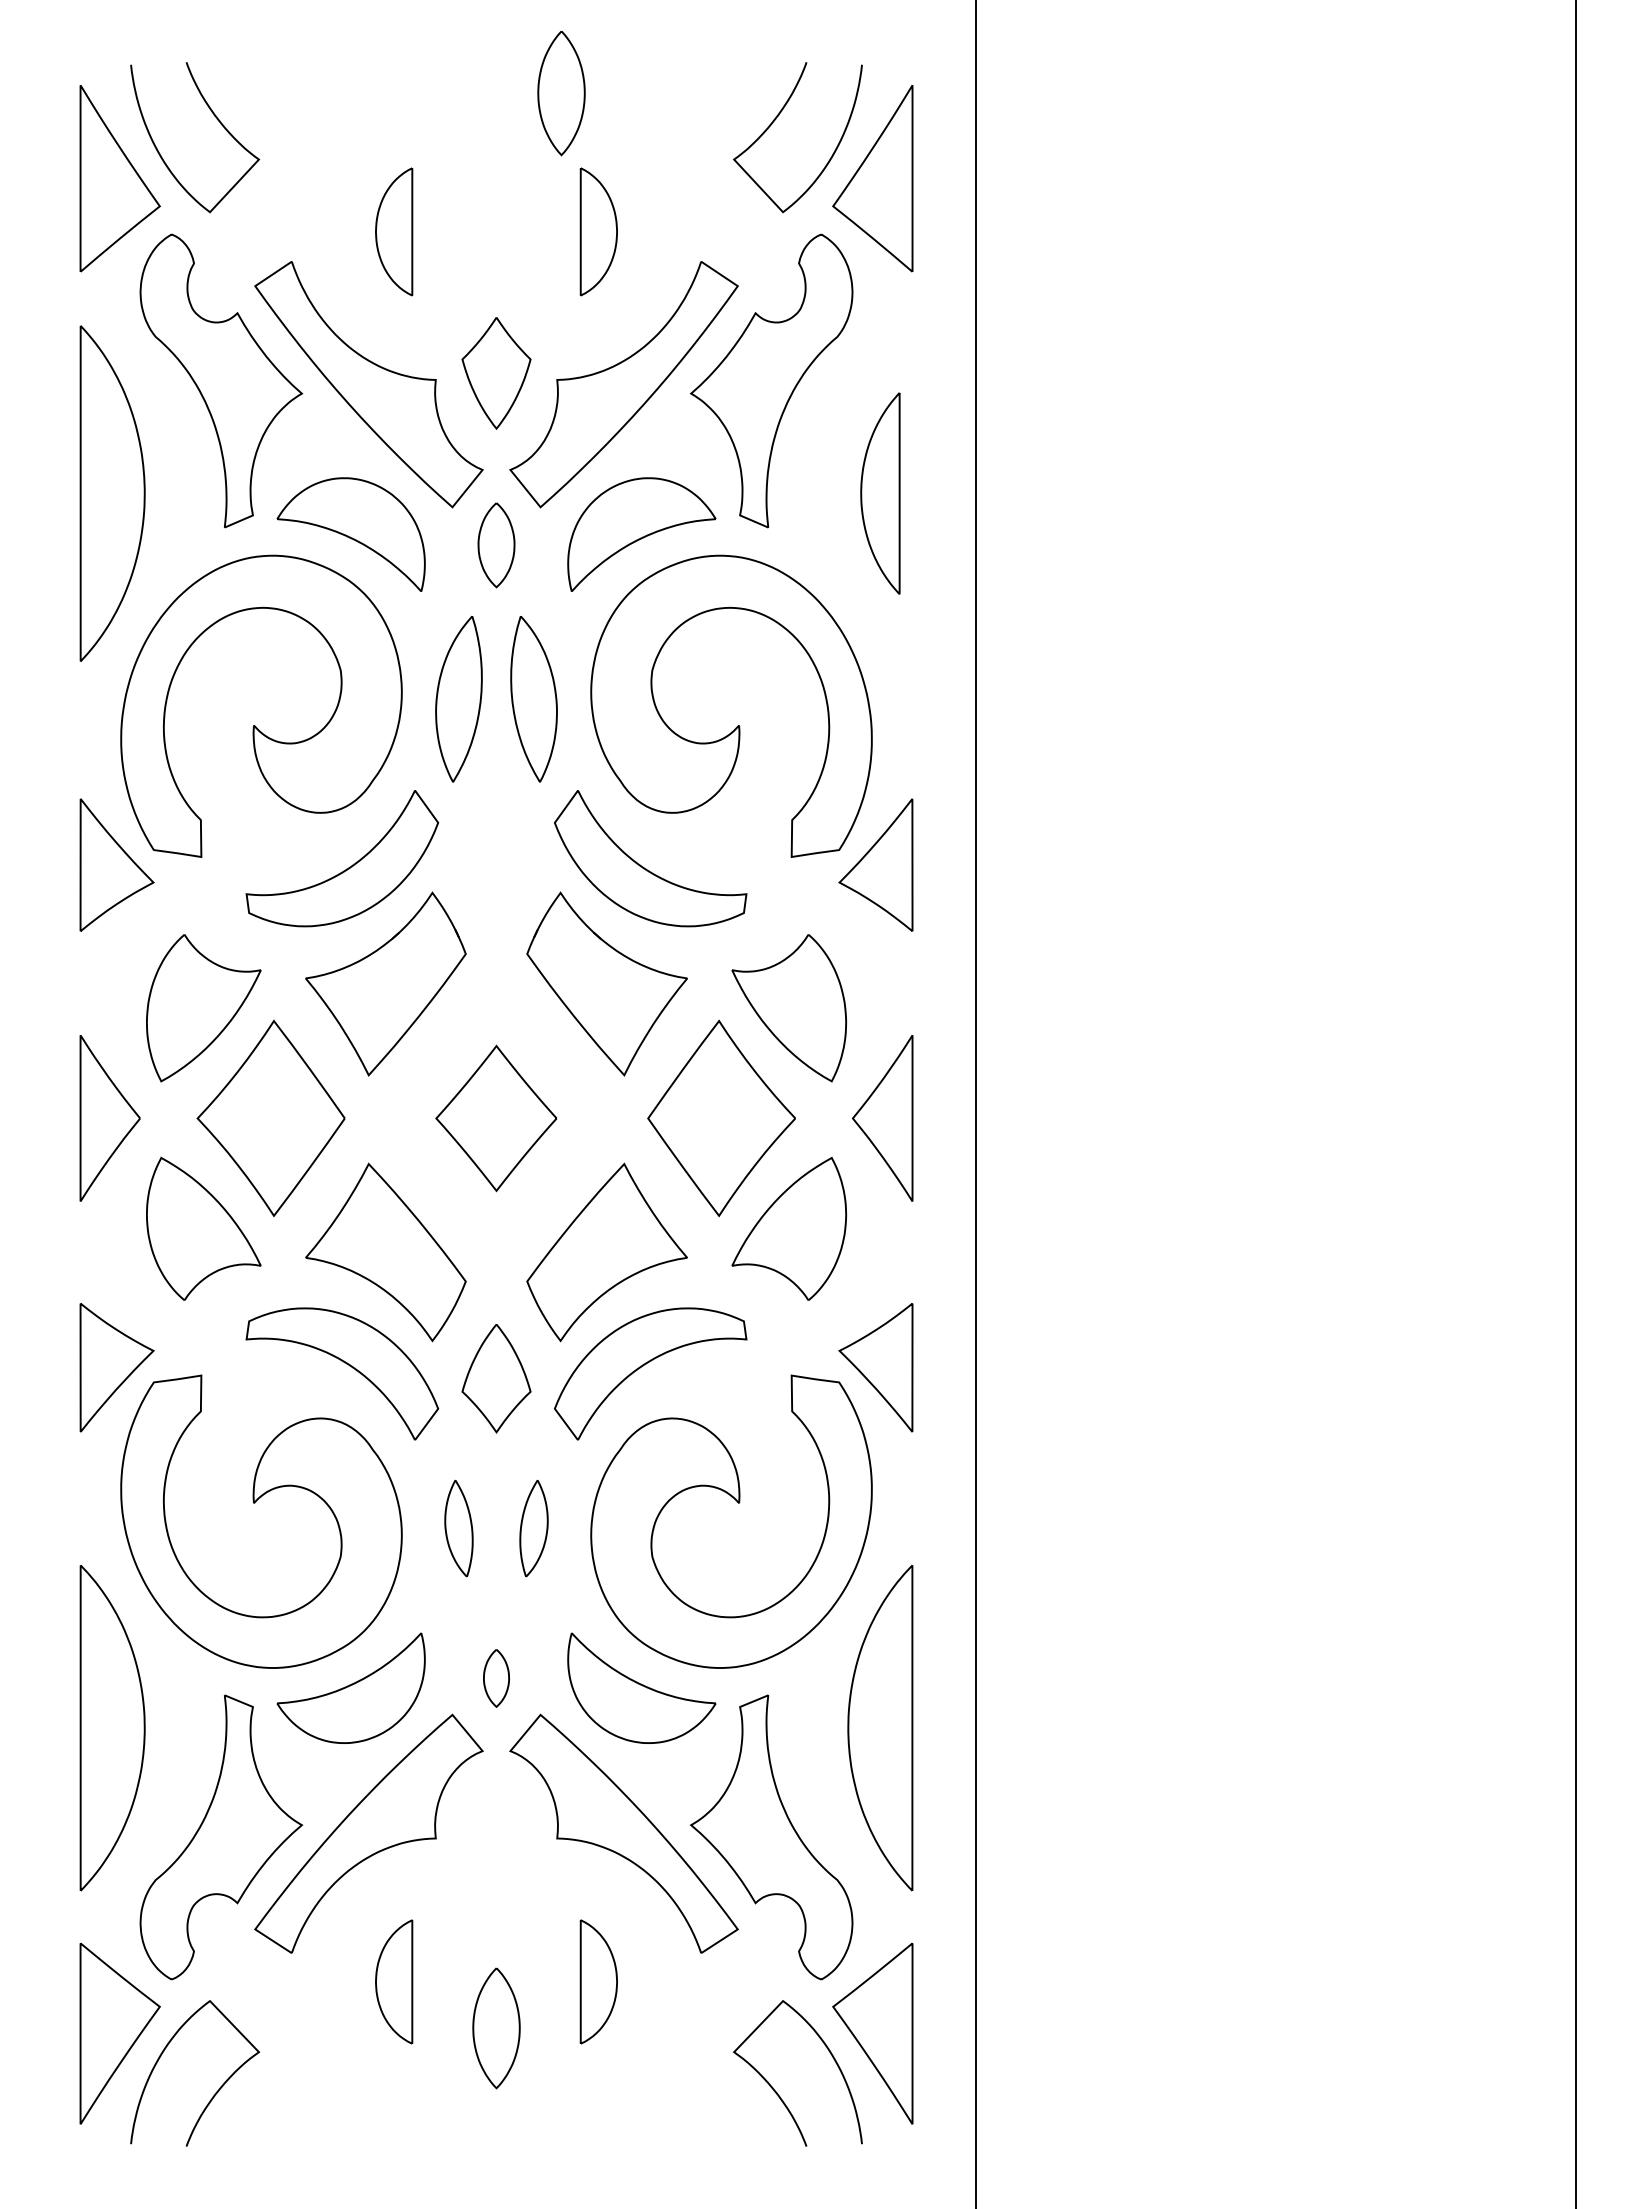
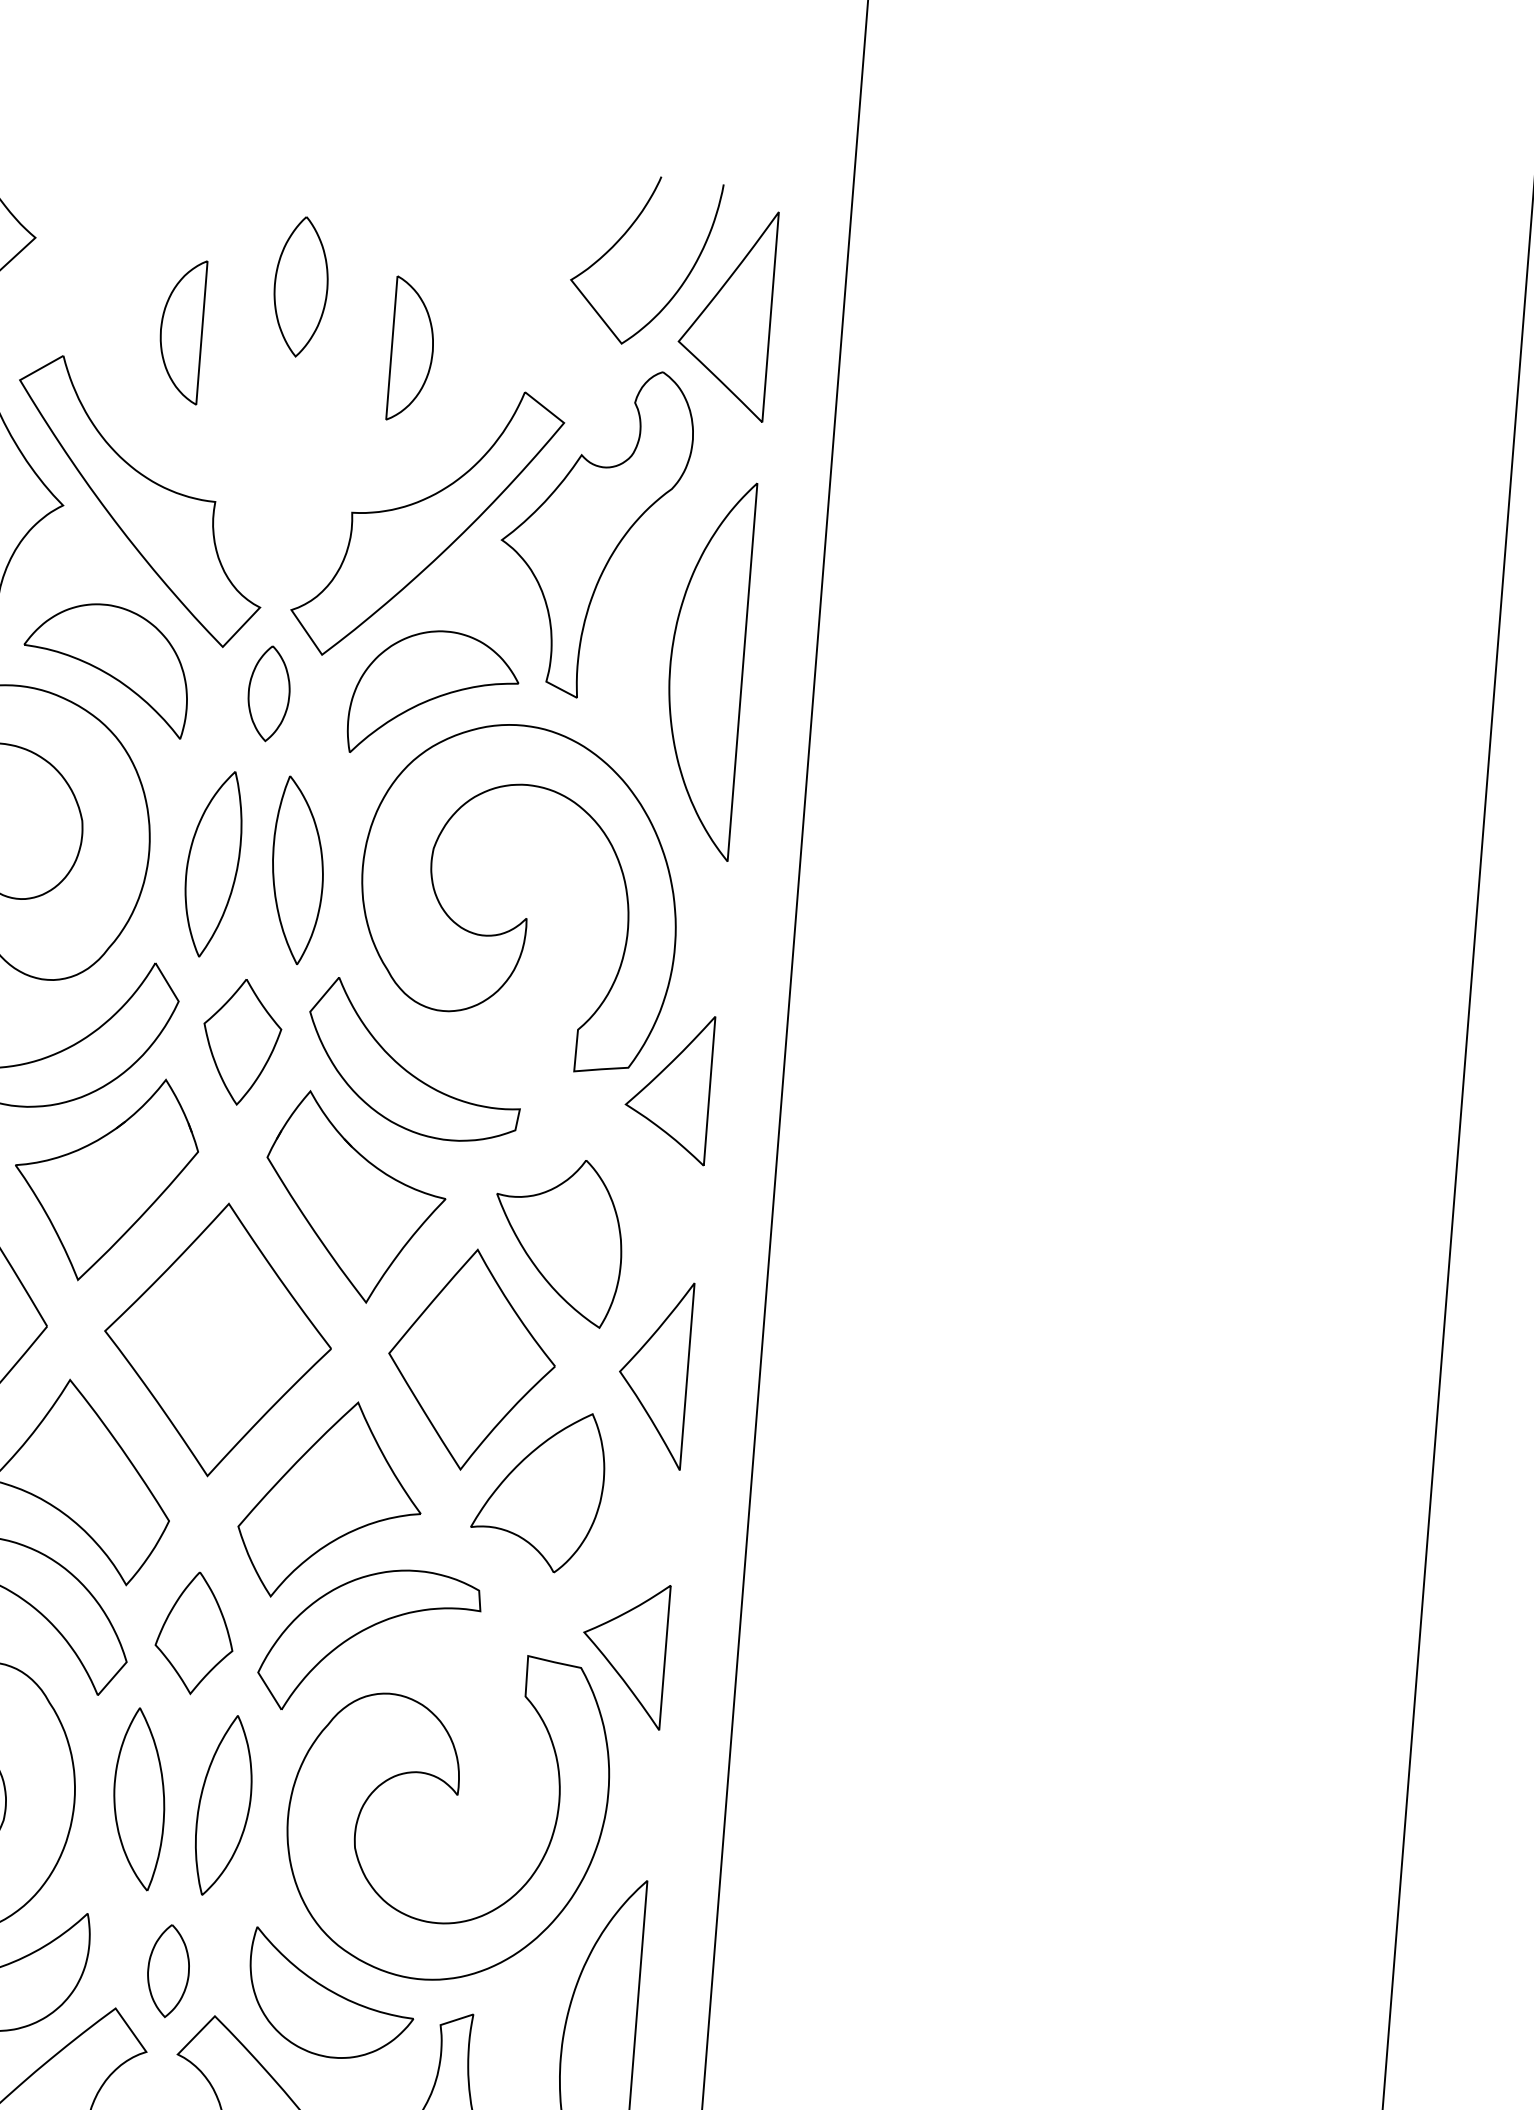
part: (561, 93) -> (301, 286), moved
part: (496, 373) -> (241, 1042), moved
part: (880, 493) -> (706, 669), size x1.67
part: (496, 1118) -> (218, 1339), size x1.67
part: (458, 1528) -> (138, 1798), size x1.67
part: (533, 1528) -> (223, 1805), size x1.67
part: (496, 1678) -> (168, 1971), size x1.43

